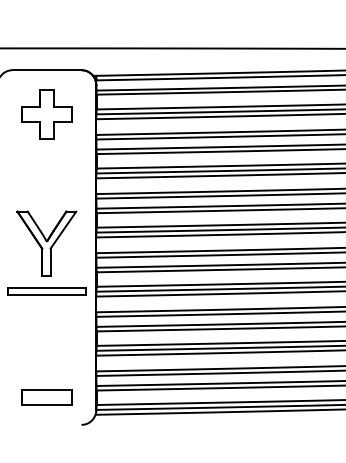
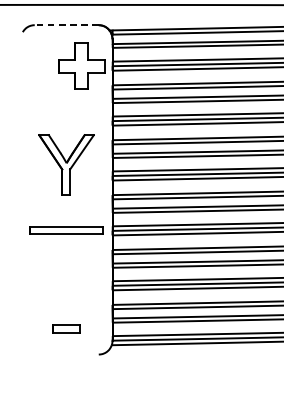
line: (46, 70) -> (66, 25), solid -> dashed
part: (46, 114) -> (81, 66), moved
part: (46, 243) -> (66, 164), moved
part: (46, 397) -> (66, 329), size x0.6

